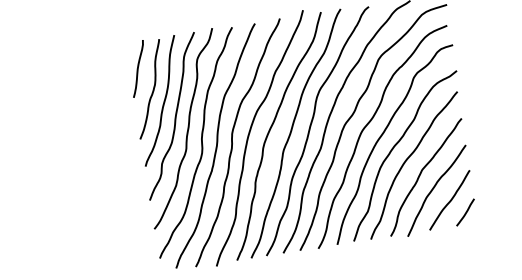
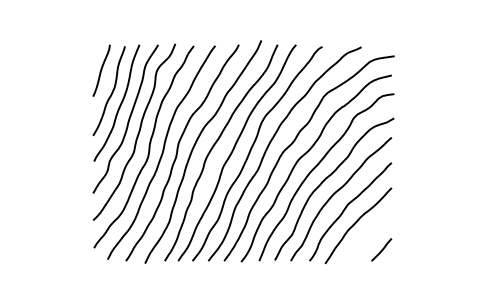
curve: (449, 200) -> (368, 236), removed

